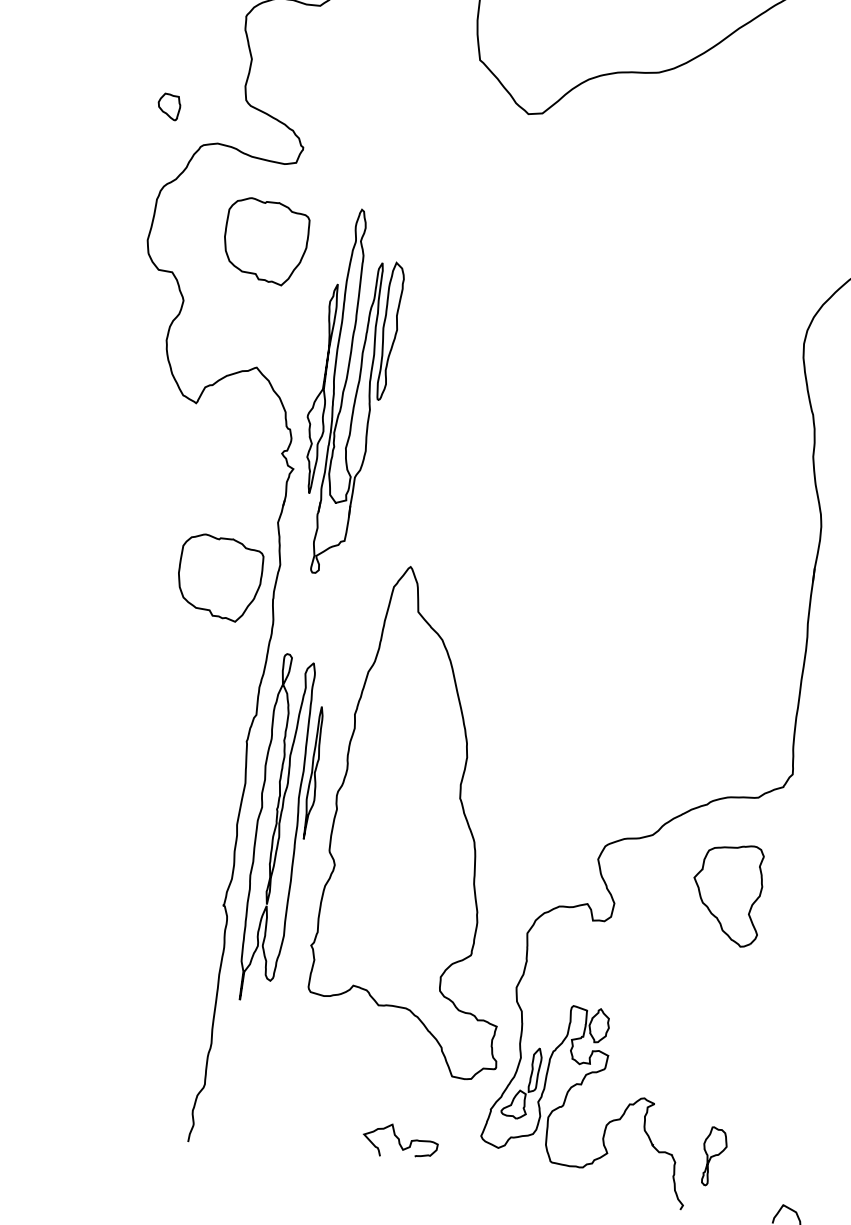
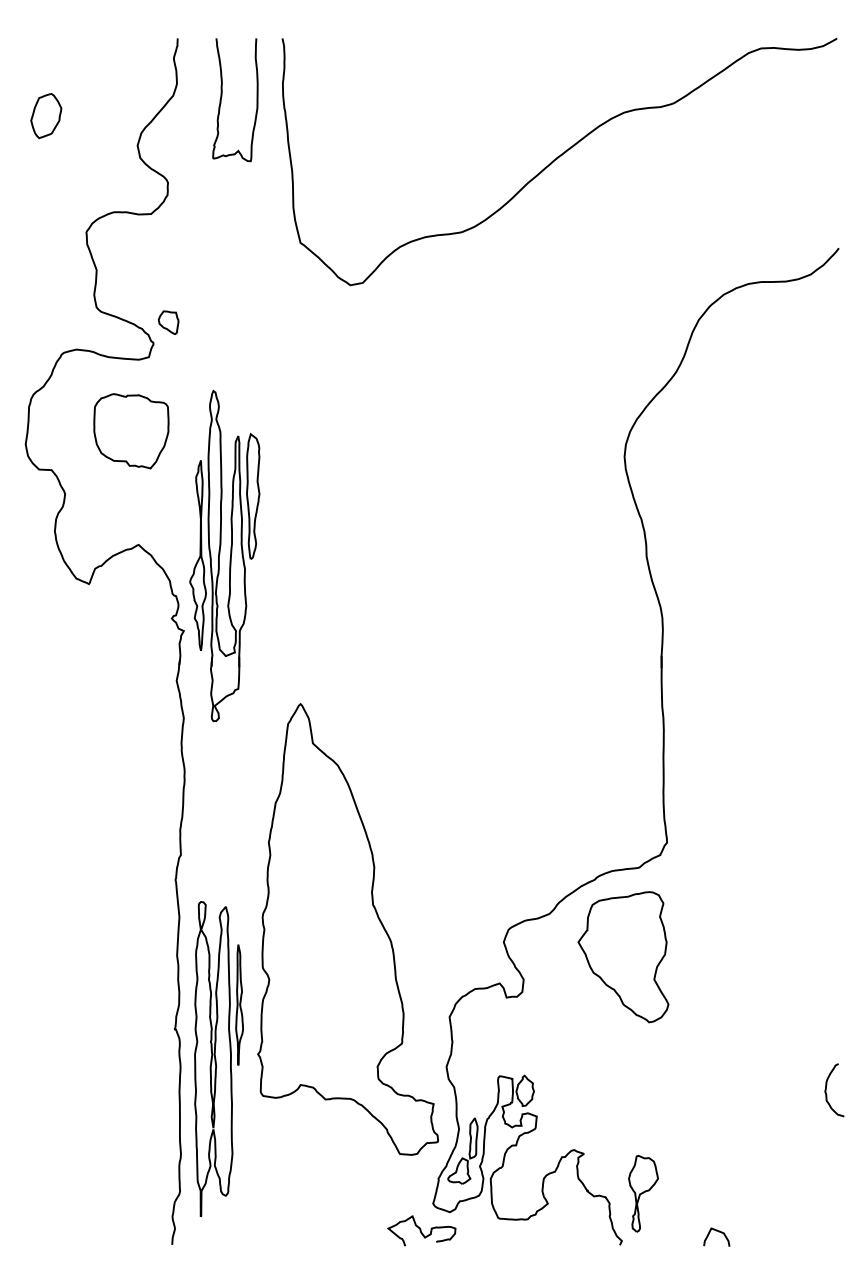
part: (169, 106) -> (168, 322), moved
part: (219, 578) -> (131, 737), removed
part: (282, 828) -> (218, 1058), moved
part: (727, 894) -> (623, 957), size x1.43
curve: (400, 1141) -> (421, 1230), moved
part: (713, 1156) -> (643, 1193), size x1.43

